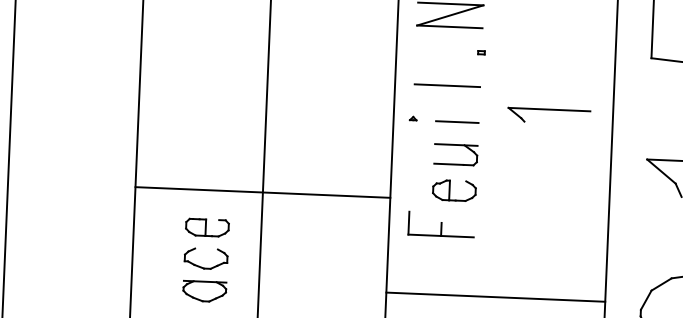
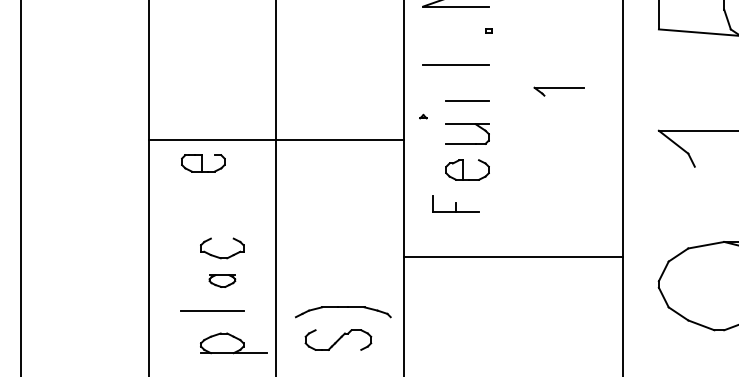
part: (548, 116) -> (558, 91), size x0.6
part: (413, 118) -> (423, 116), moved
line: (262, 192) -> (275, 139), moved
part: (440, 224) -> (455, 204), size x0.7
part: (207, 227) -> (203, 163), moved
part: (204, 290) -> (222, 280), size x0.6
line: (494, 296) -> (512, 256), moved

